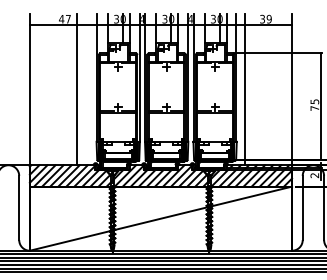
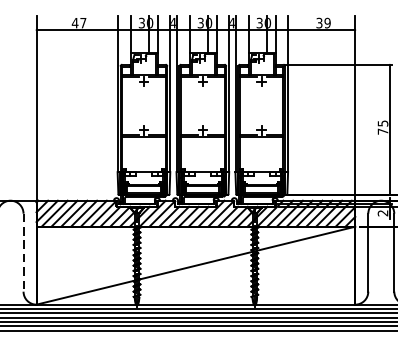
line: (76, 89) -> (93, 108), removed
line: (245, 89) -> (298, 108), removed
line: (19, 208) -> (23, 253), solid -> dashed

